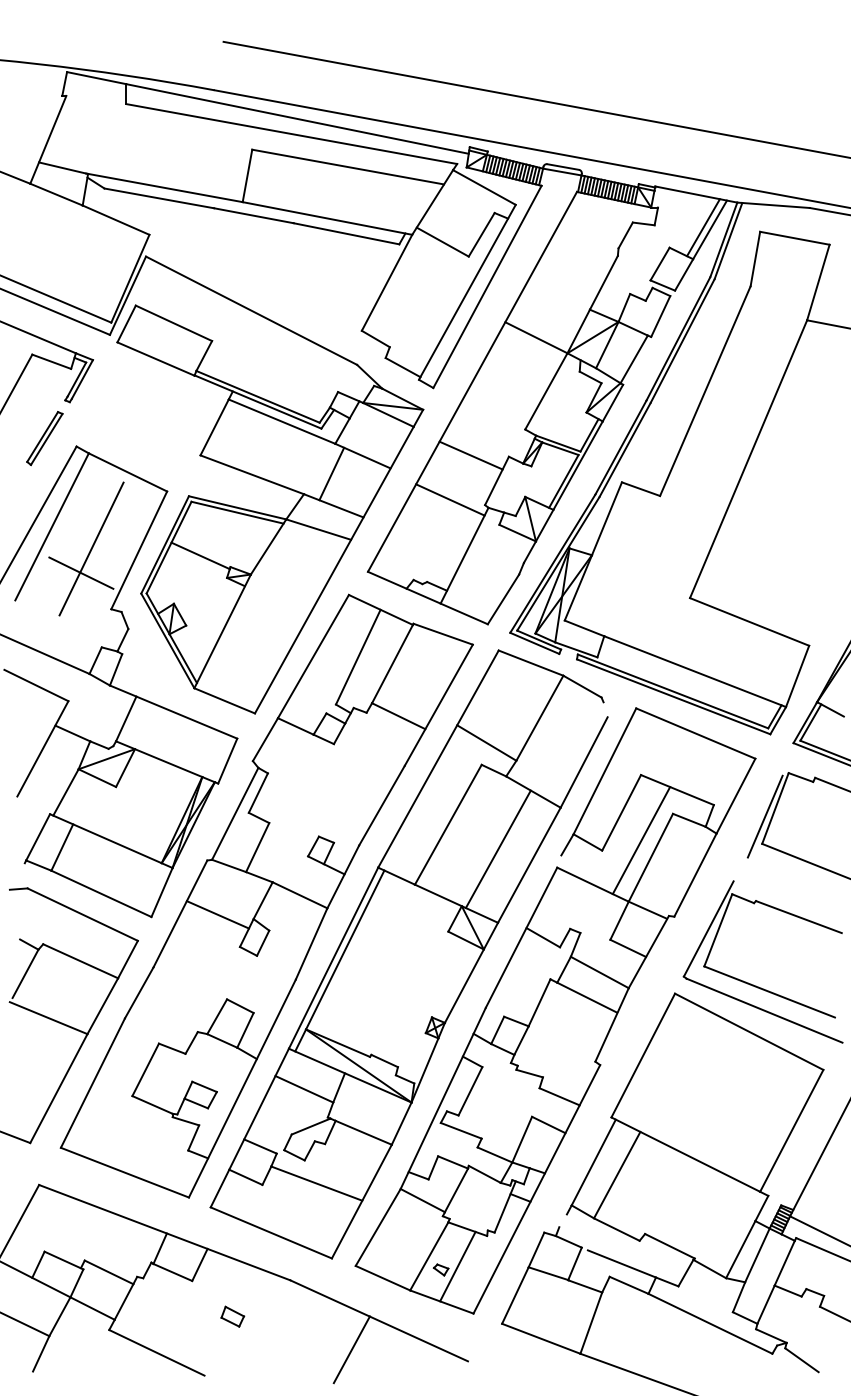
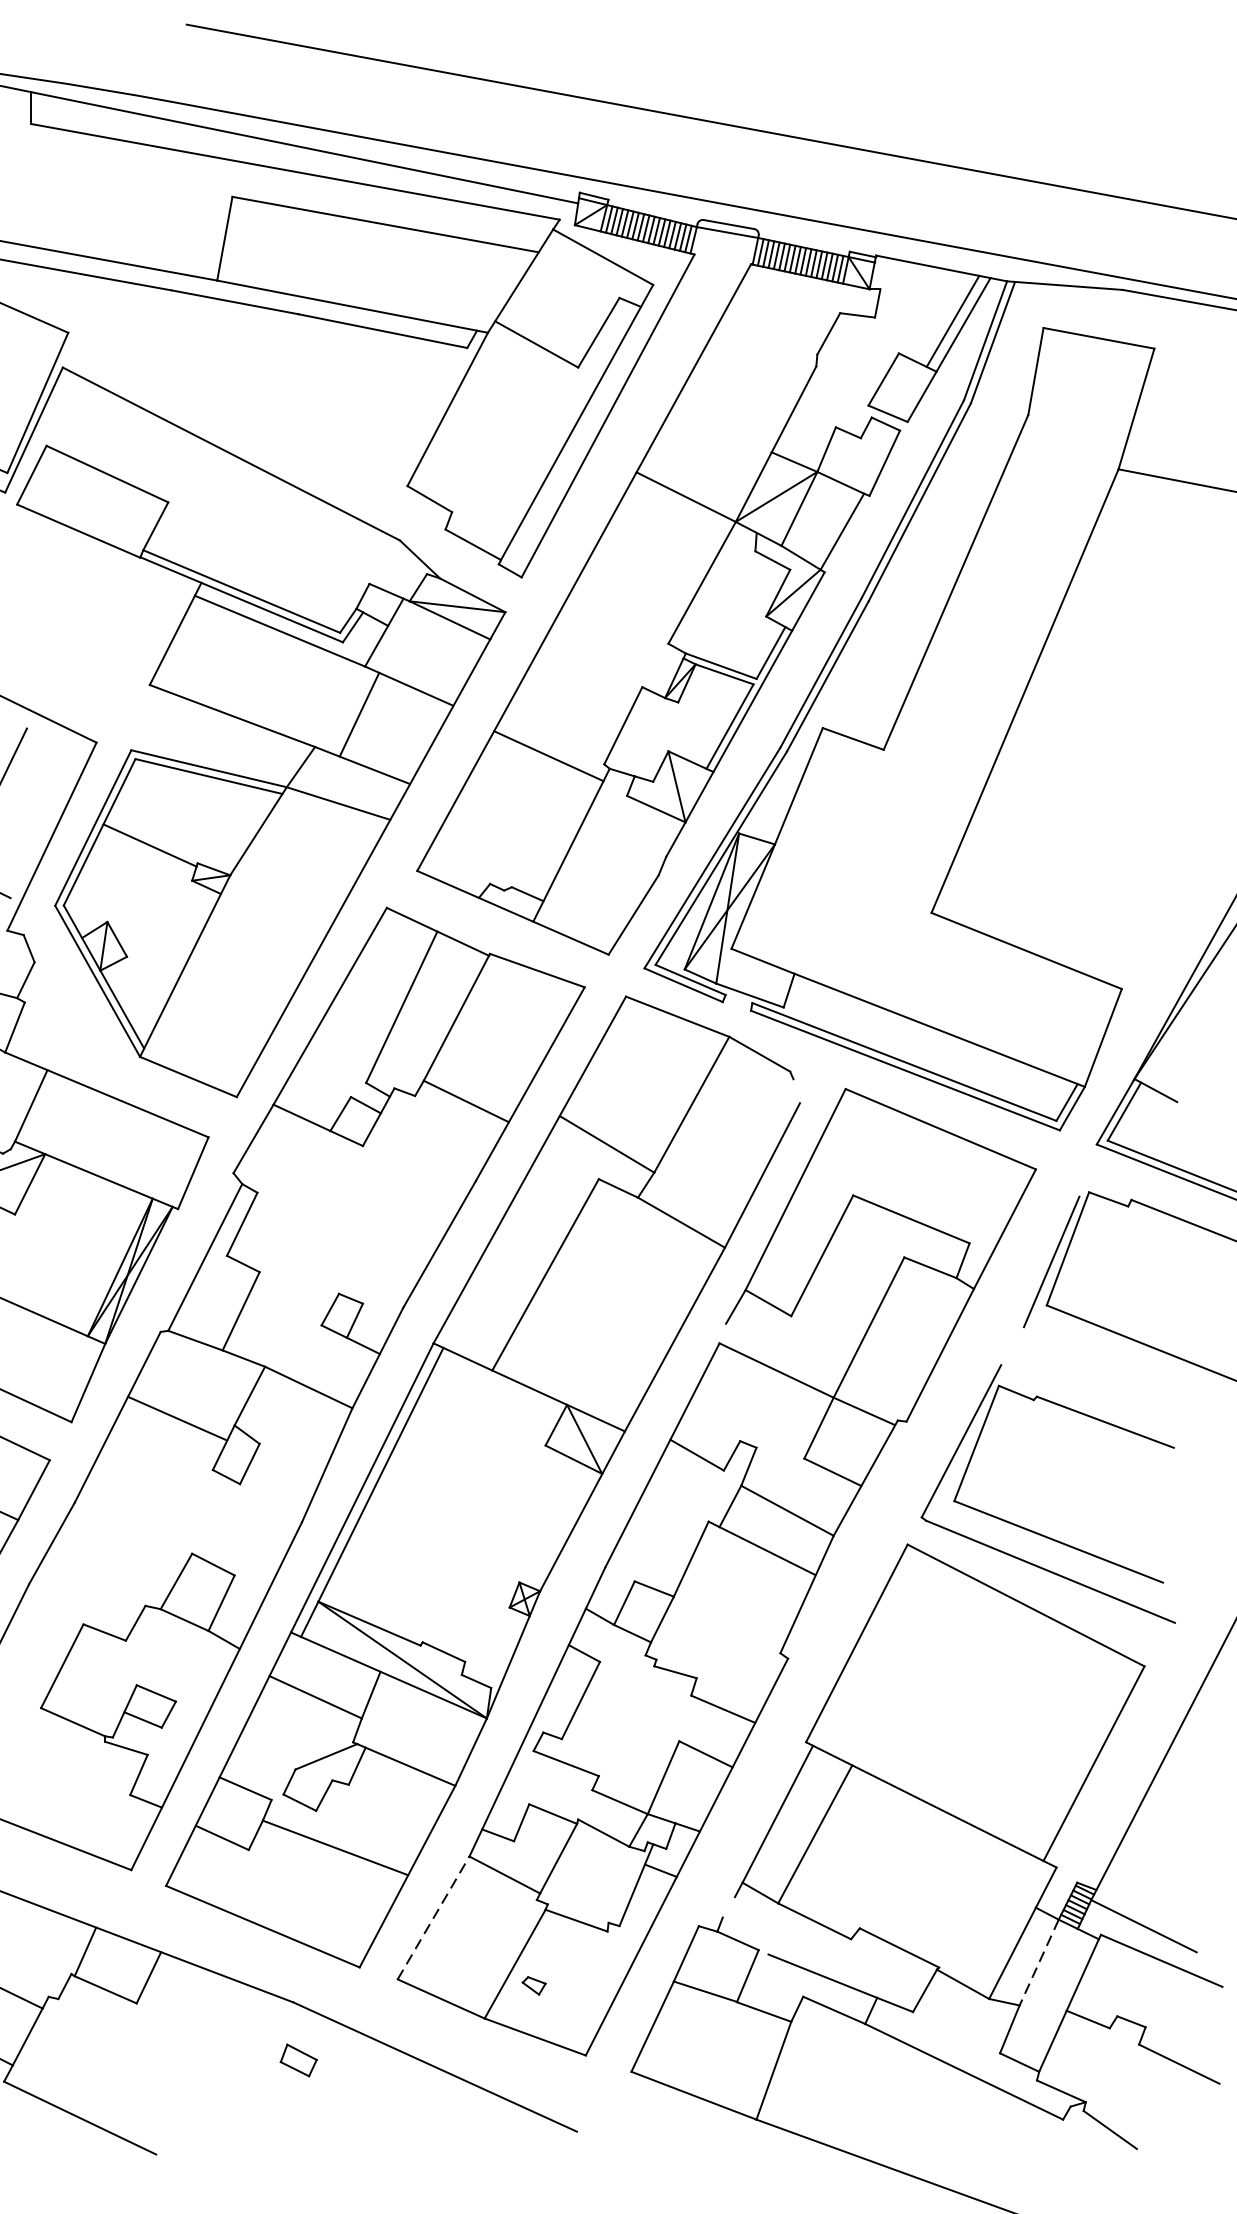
line: (470, 455) -> (580, 685), removed
line: (641, 840) -> (854, 1299), removed
line: (497, 849) -> (624, 1314), removed
line: (378, 1227) -> (434, 1917), solid -> dashed
line: (757, 1255) -> (1039, 1962), solid -> dashed
line: (457, 1266) -> (560, 1980), removed
part: (232, 1316) -> (298, 2060), moved
line: (351, 1349) -> (390, 2112), removed

